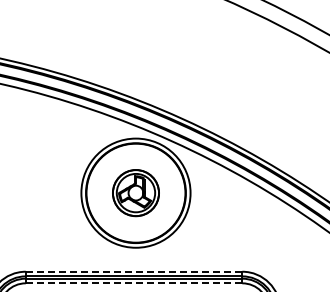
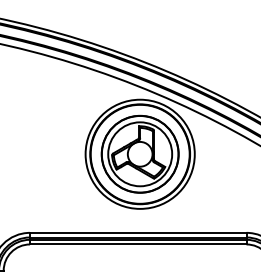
part: (135, 192) -> (139, 153), size x1.67
line: (133, 271) -> (137, 232), dashed -> solid
line: (133, 283) -> (137, 244), dashed -> solid

